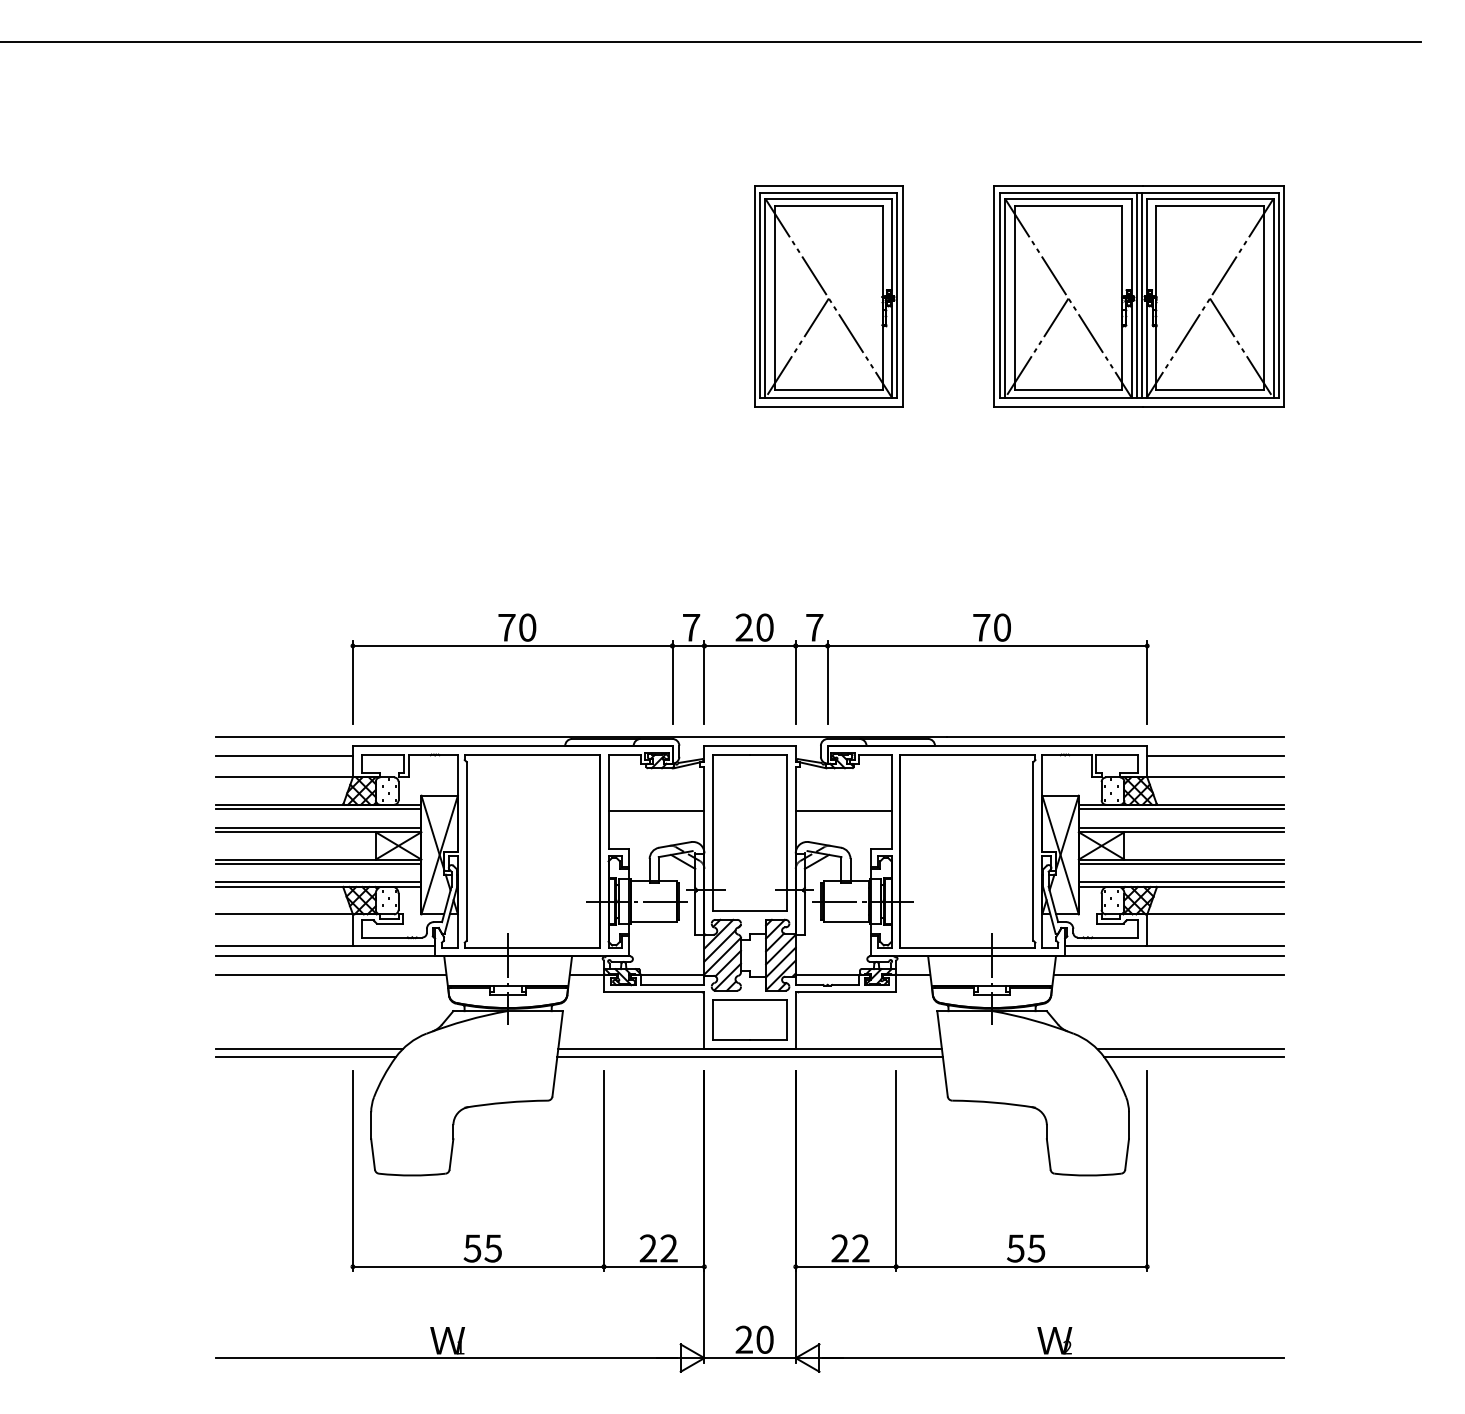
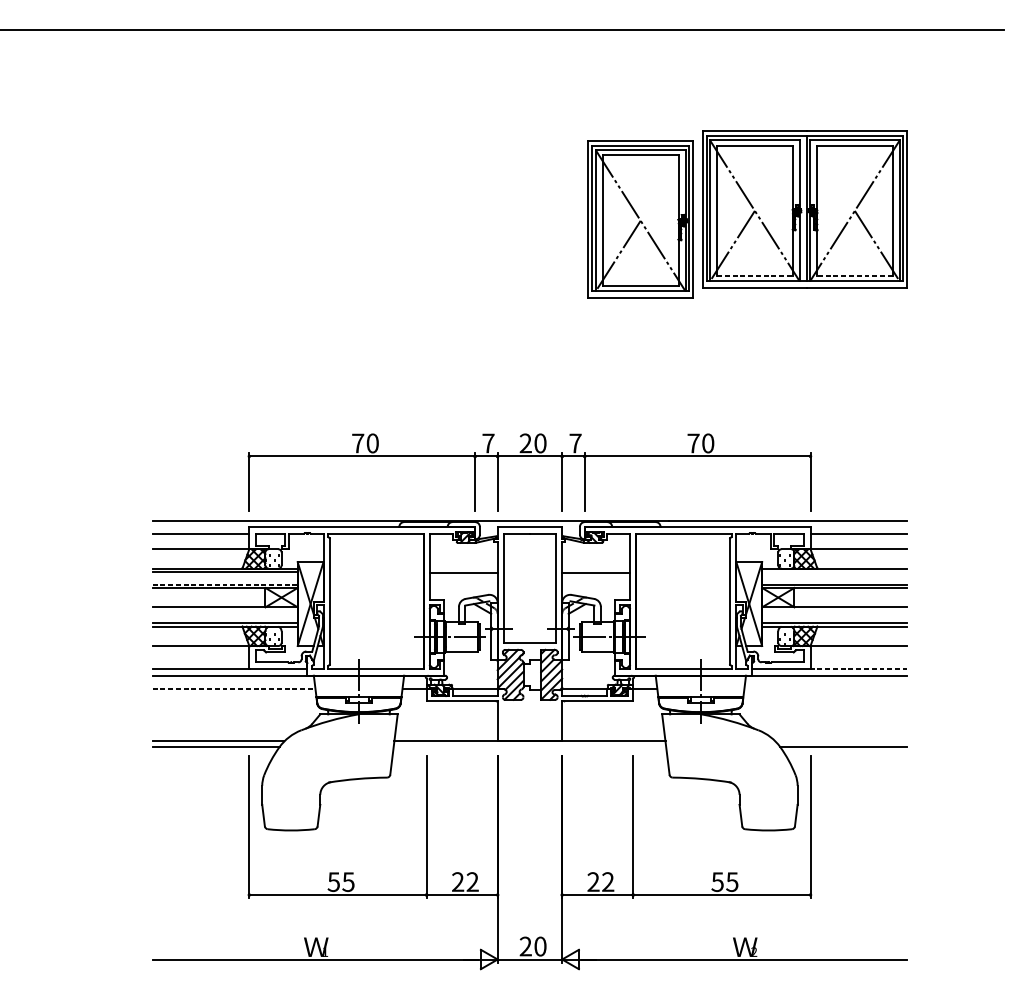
line: (1137, 295) -> (803, 208), removed
part: (828, 296) -> (640, 219), moved
line: (1068, 390) -> (754, 275), solid -> dashed
line: (1210, 390) -> (855, 275), solid -> dashed
line: (1181, 809) -> (834, 571), removed
line: (318, 827) -> (225, 584), solid -> dashed
line: (318, 864) -> (225, 610), removed
line: (1181, 864) -> (834, 610), removed
line: (1215, 946) -> (858, 668), solid -> dashed
line: (331, 974) -> (234, 688), solid -> dashed
line: (1168, 974) -> (825, 688), removed
part: (749, 1019) -> (529, 720), removed
line: (1191, 1049) -> (841, 741), removed
line: (749, 1056) -> (529, 746), removed

